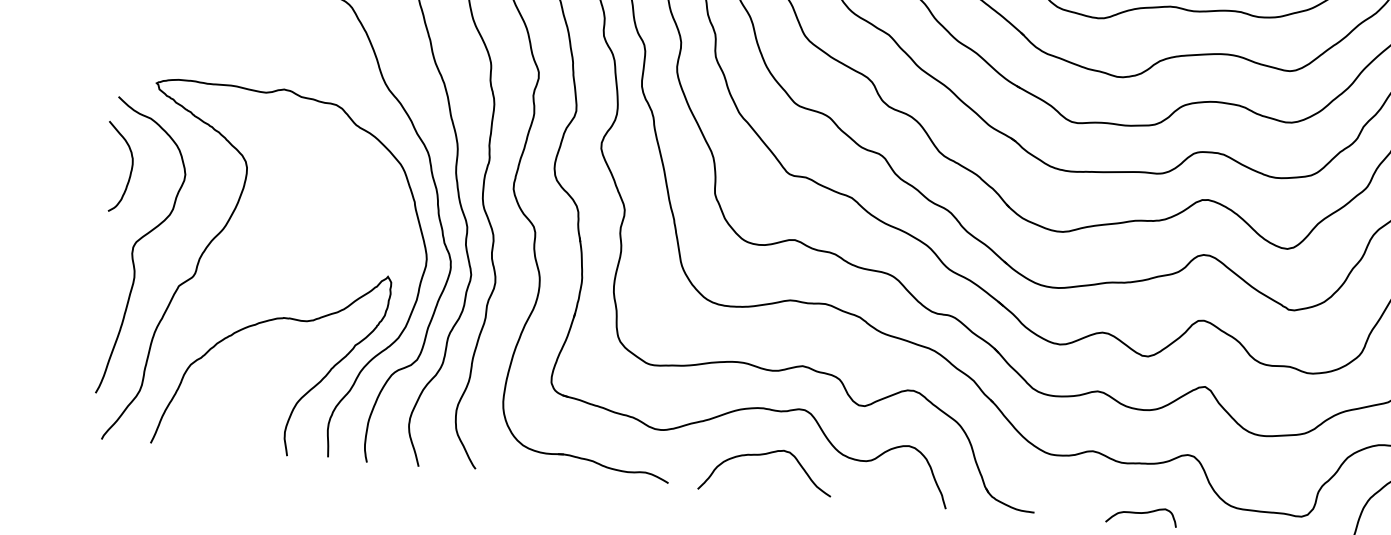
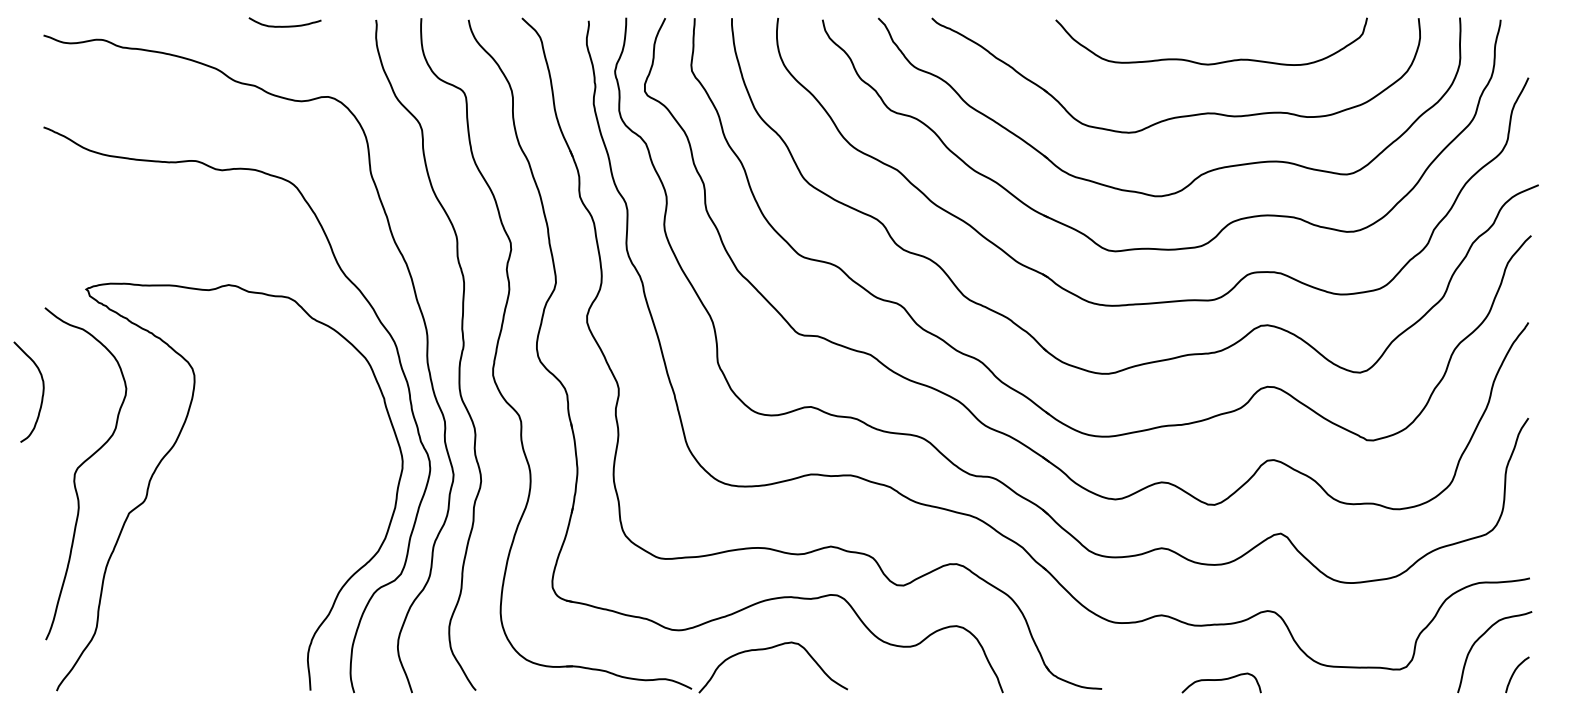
curve: (130, 171) -> (41, 396), moved
curve: (257, 324) -> (220, 549), removed
curve: (762, 455) -> (768, 649), moved

